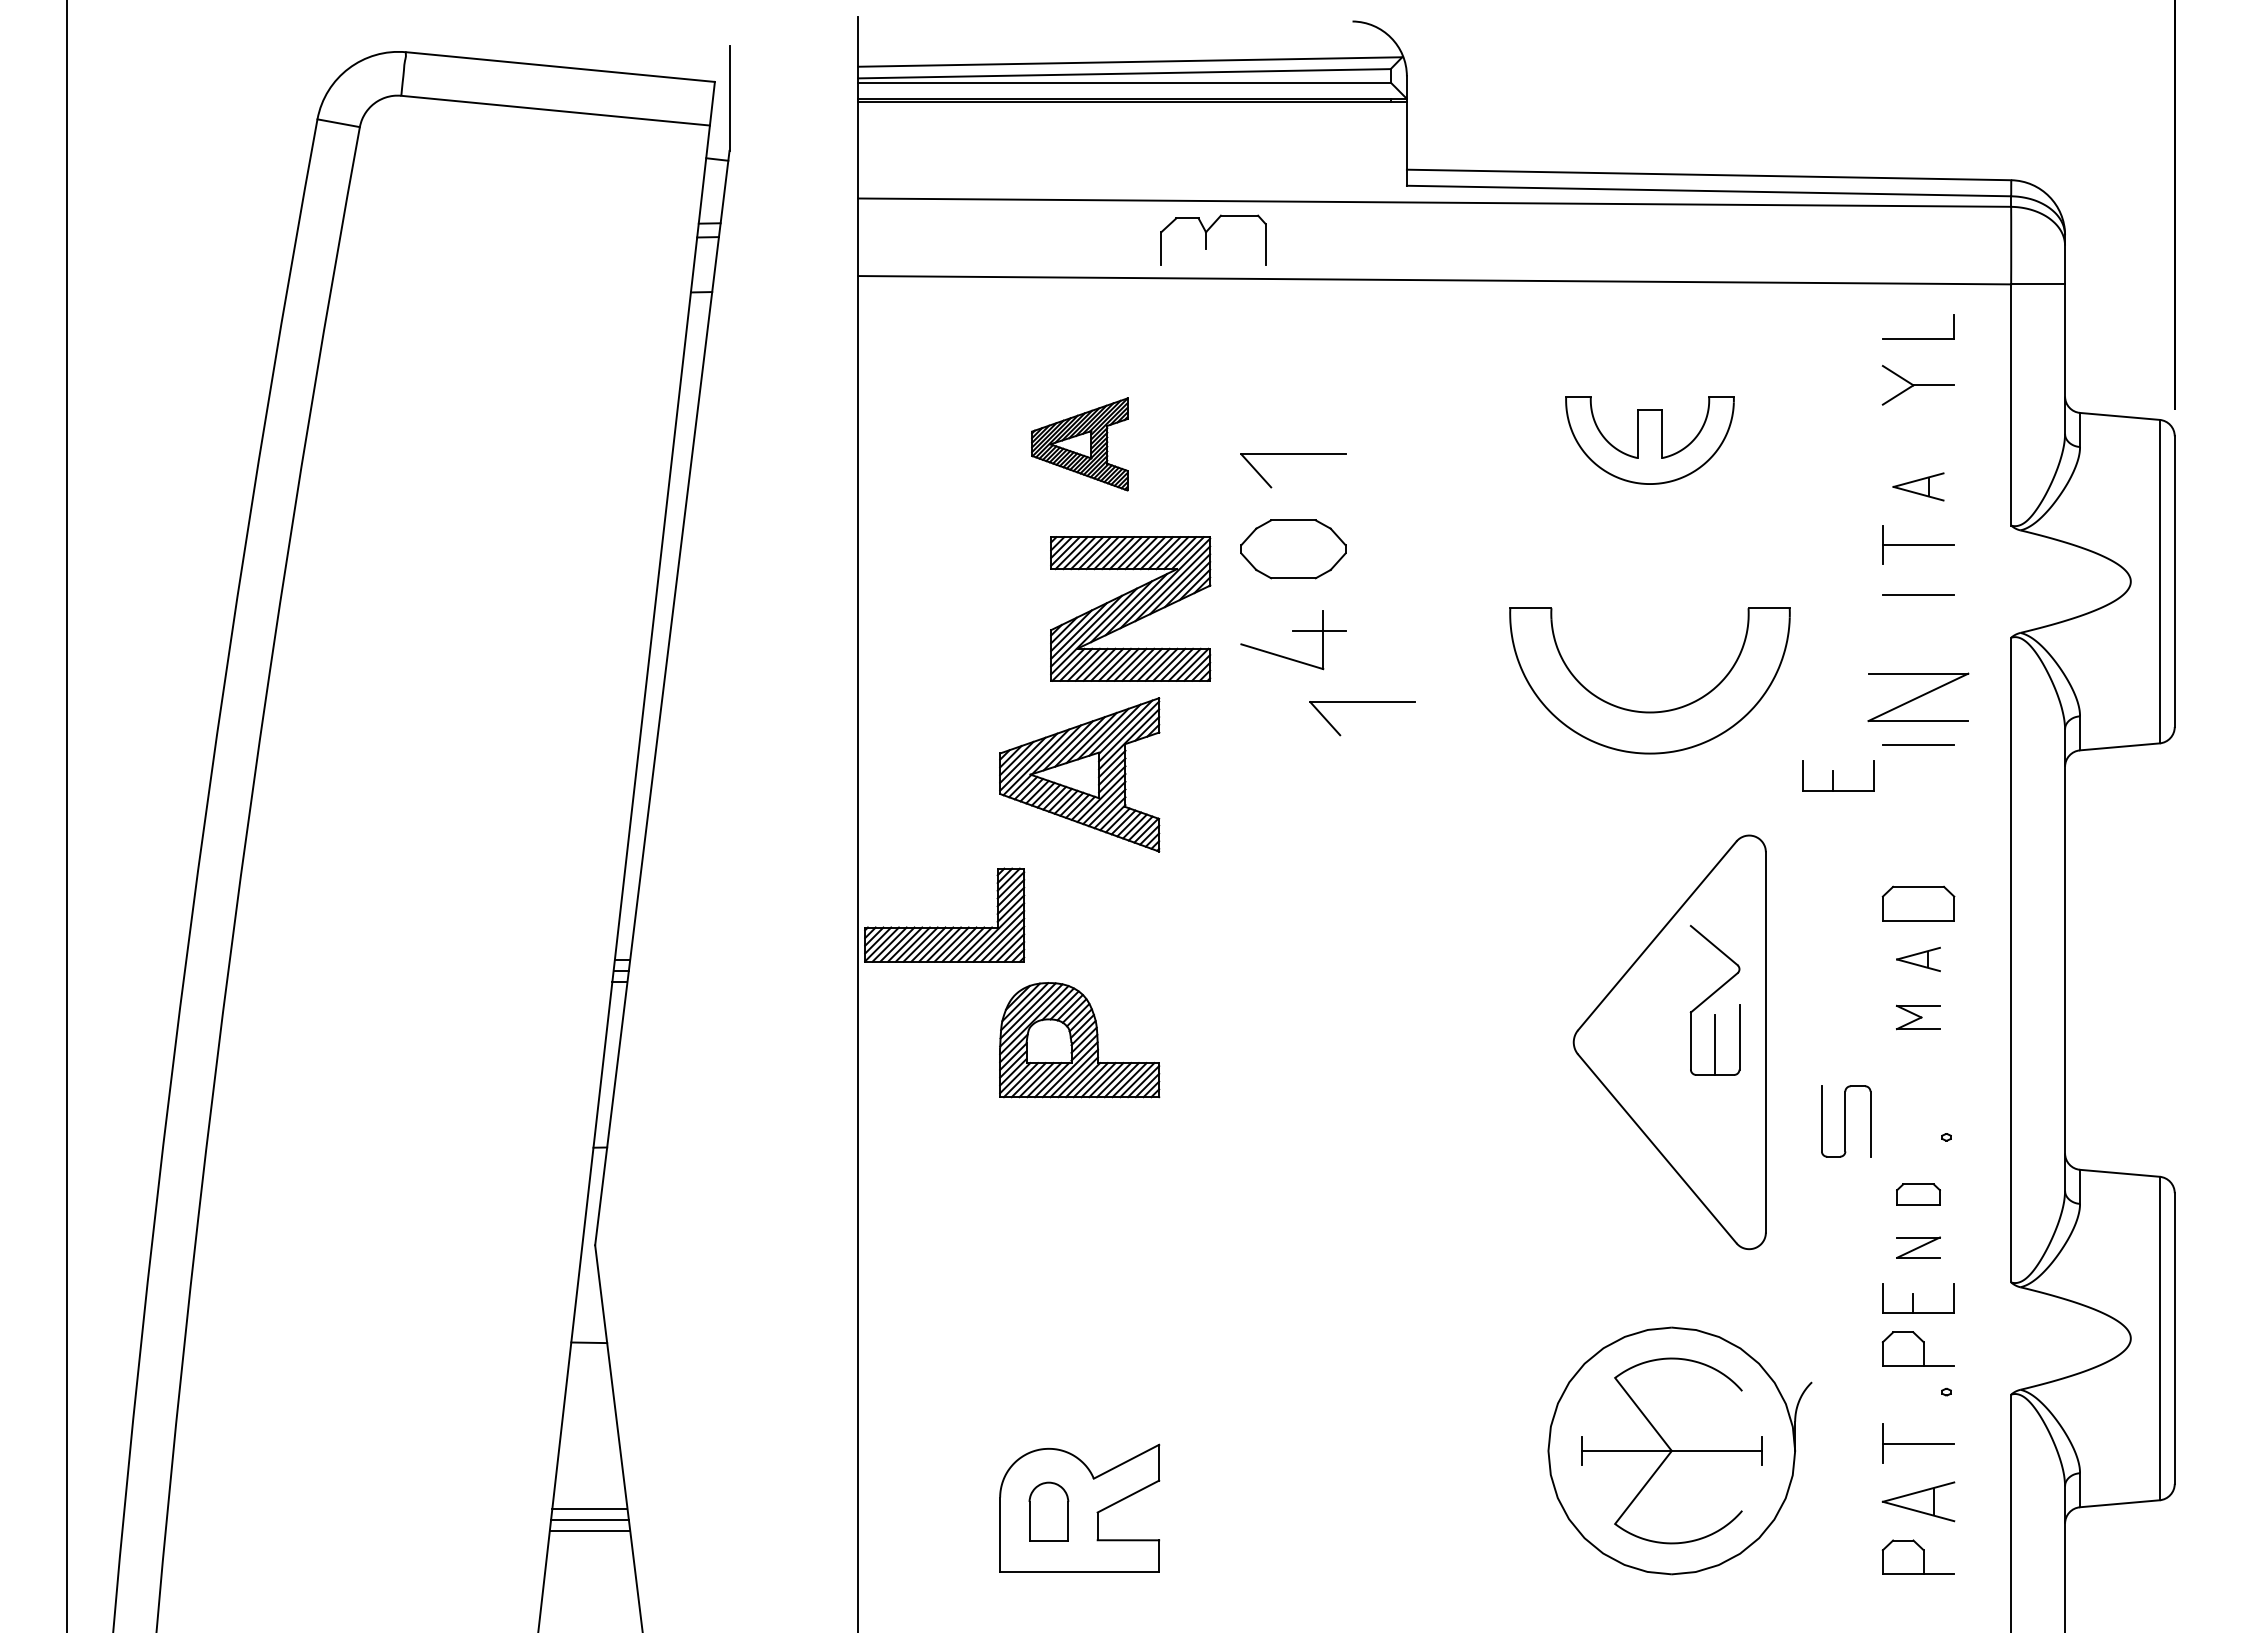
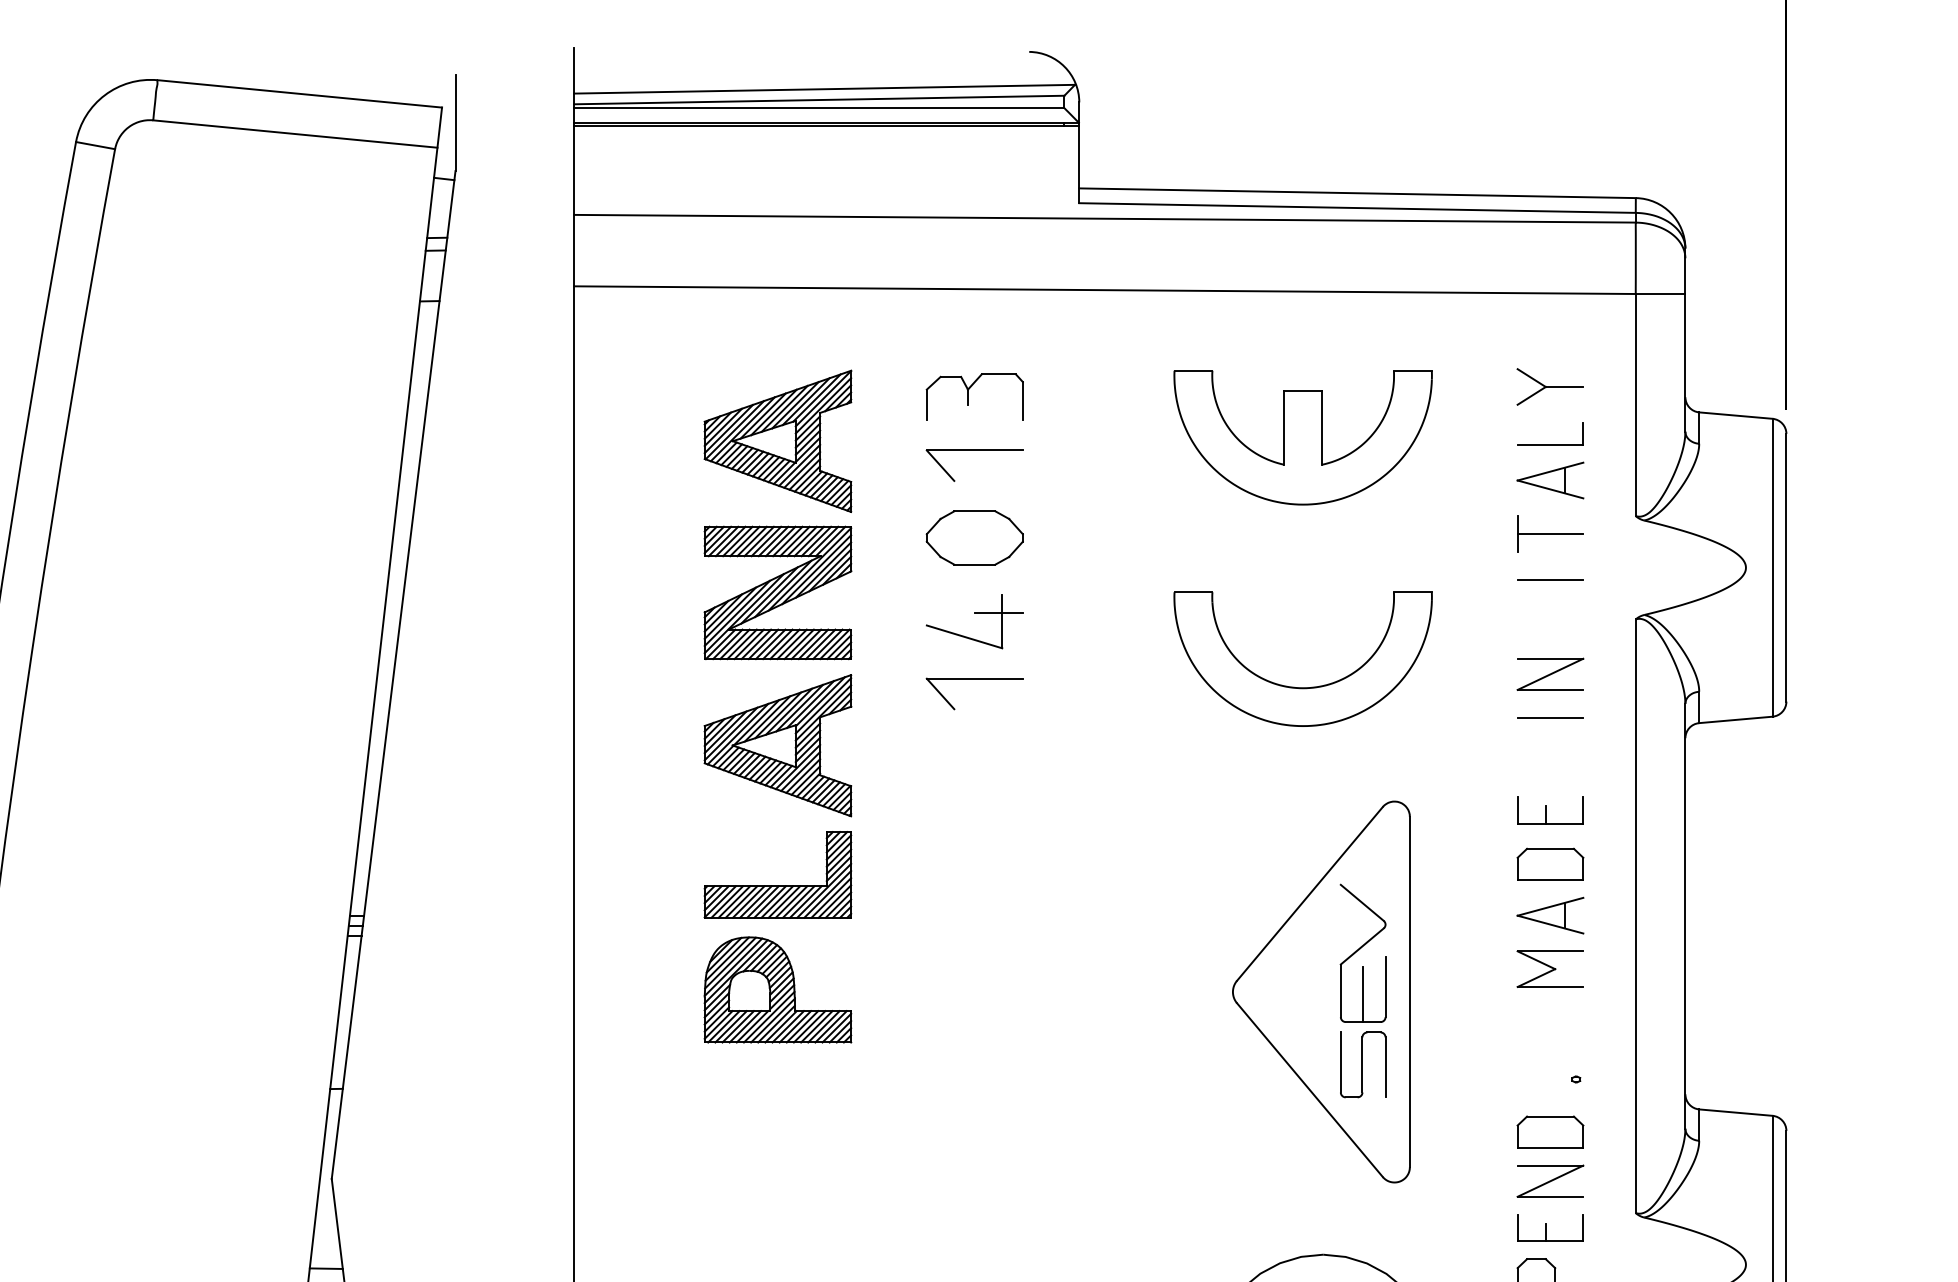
part: (1206, 239) -> (968, 396), moved
part: (1918, 338) -> (1550, 444), moved
part: (1649, 440) -> (1302, 437), size x1.67
part: (1079, 444) -> (777, 441), size x1.67
part: (1918, 486) -> (1550, 480), size x1.43
part: (1130, 608) -> (777, 592), moved
part: (1918, 697) -> (1550, 674), size x0.71
part: (1362, 702) -> (974, 679), moved
part: (1838, 775) -> (1550, 809), moved
part: (945, 926) -> (778, 885), moved
part: (1918, 959) -> (1550, 915), size x1.67
part: (1917, 1017) -> (1549, 969), size x1.67
part: (1846, 1121) -> (1363, 1064), moved
part: (1918, 1194) -> (1550, 1132), size x1.67
part: (1918, 1247) -> (1550, 1180), size x1.67

